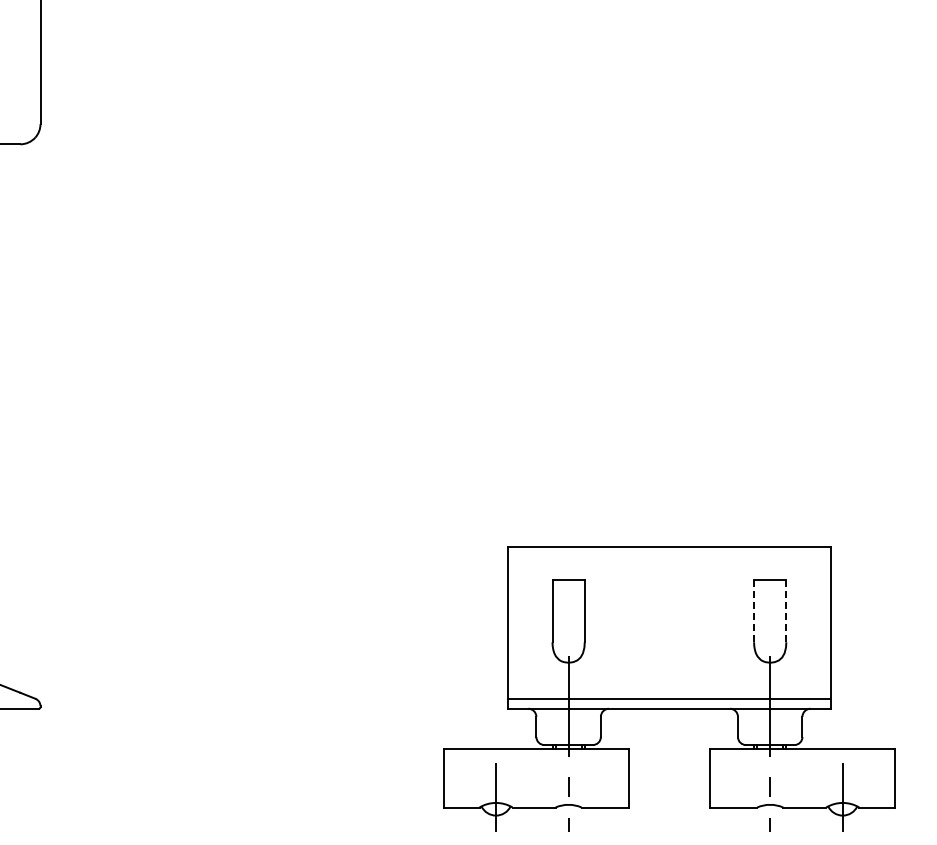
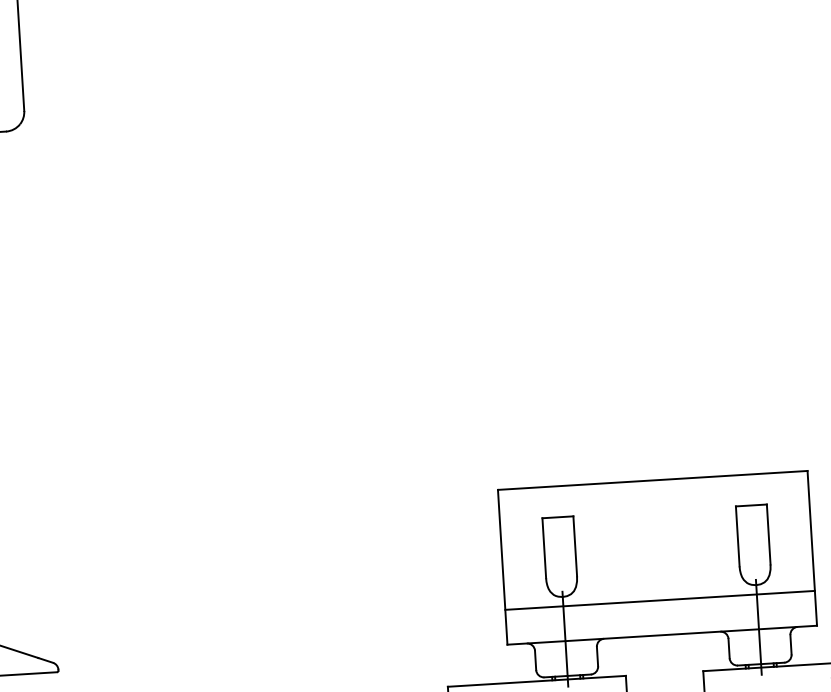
line: (754, 610) -> (738, 535), dashed -> solid
line: (786, 611) -> (768, 534), dashed -> solid
line: (669, 699) -> (660, 600), moved

